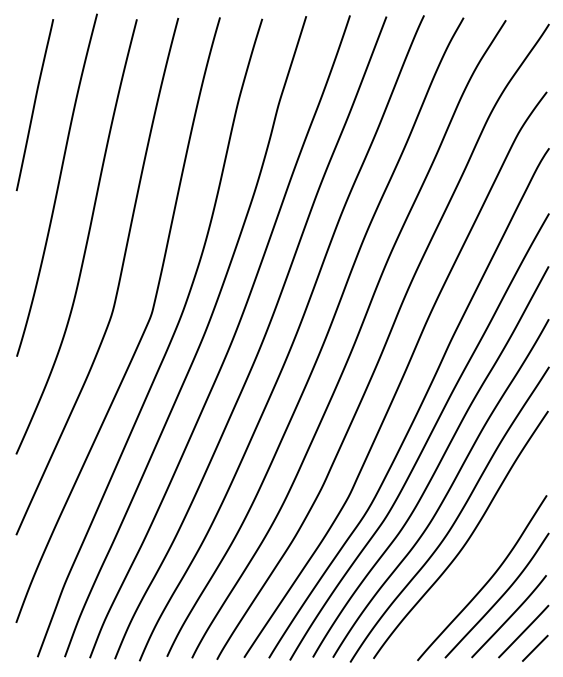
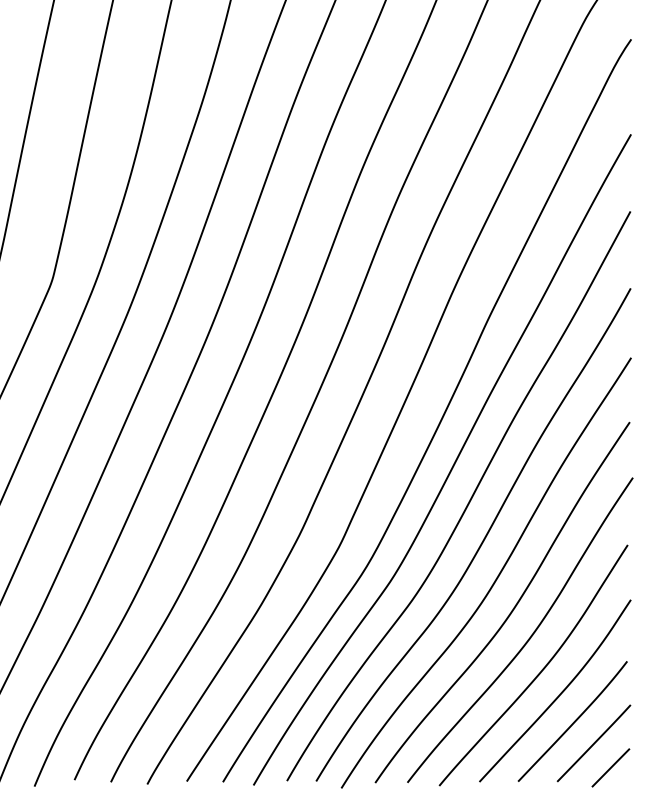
curve: (478, 559) -> (528, 638), added

